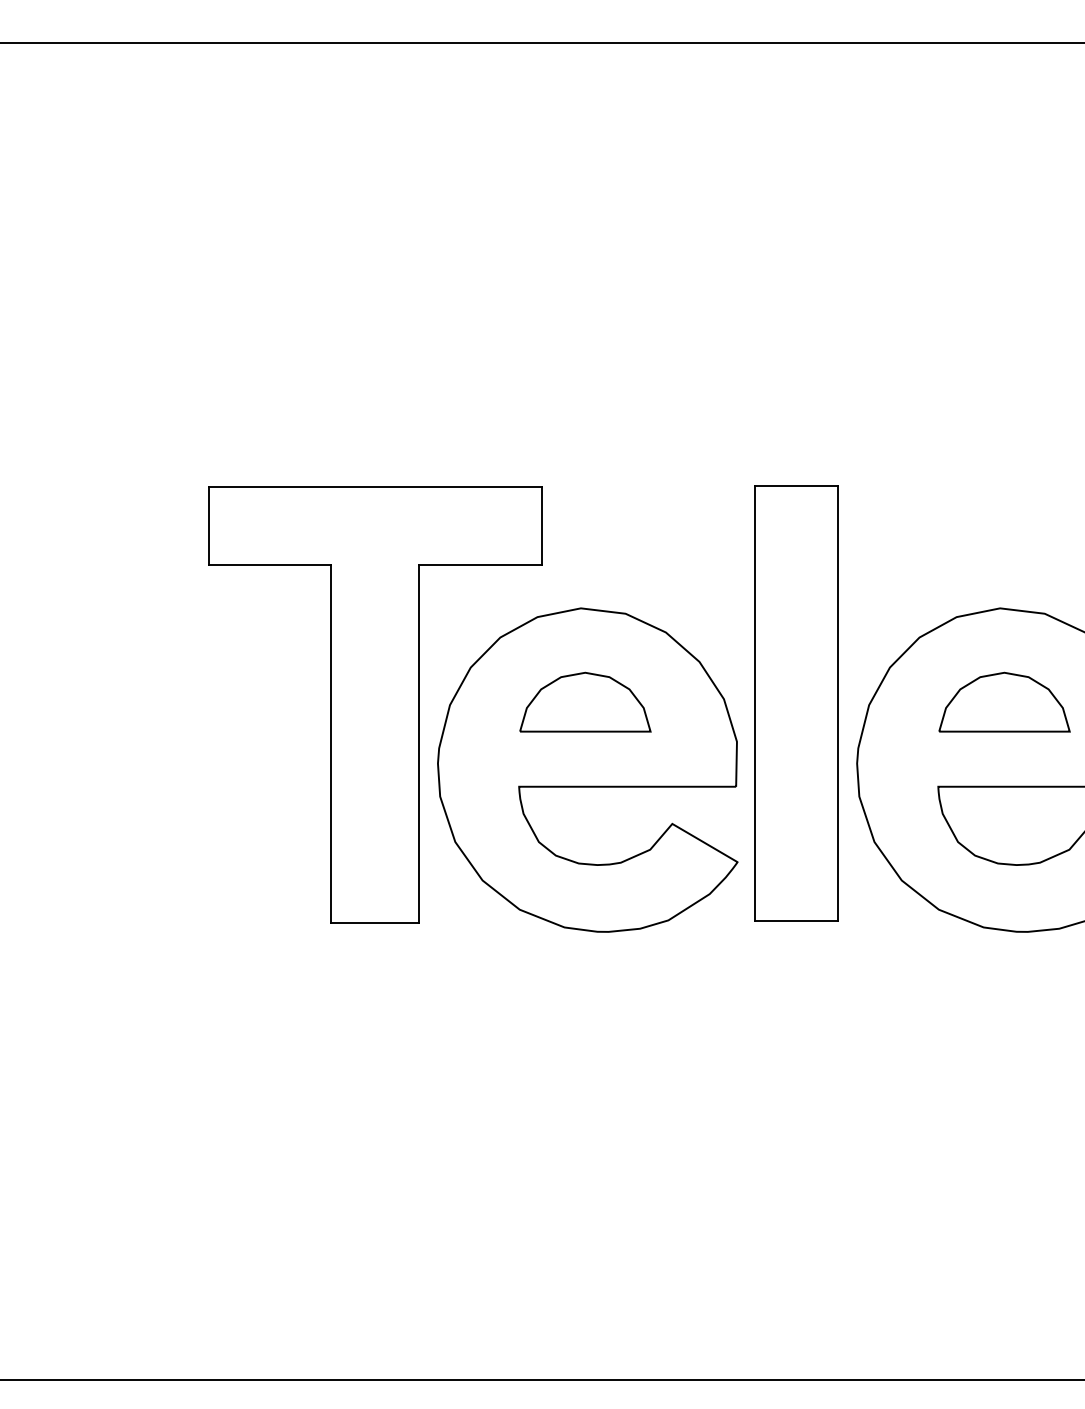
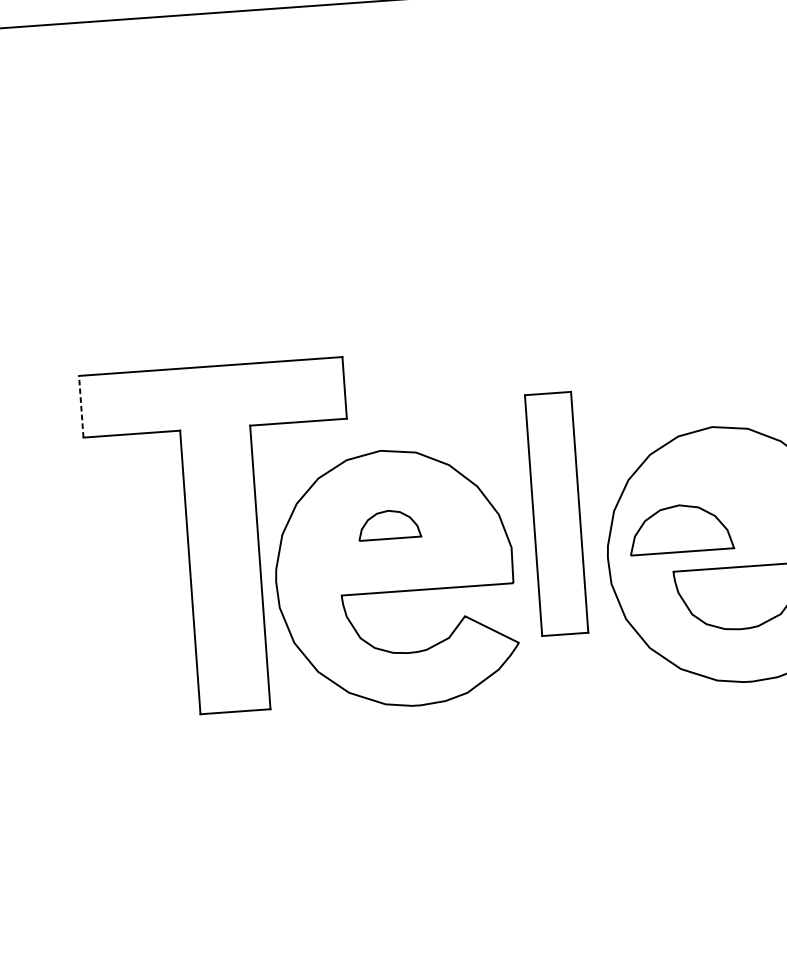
line: (208, 526) -> (81, 407), solid -> dashed
part: (585, 701) -> (389, 524), size x0.6
part: (1004, 701) -> (680, 528), moved
part: (796, 703) -> (556, 513), size x0.7

